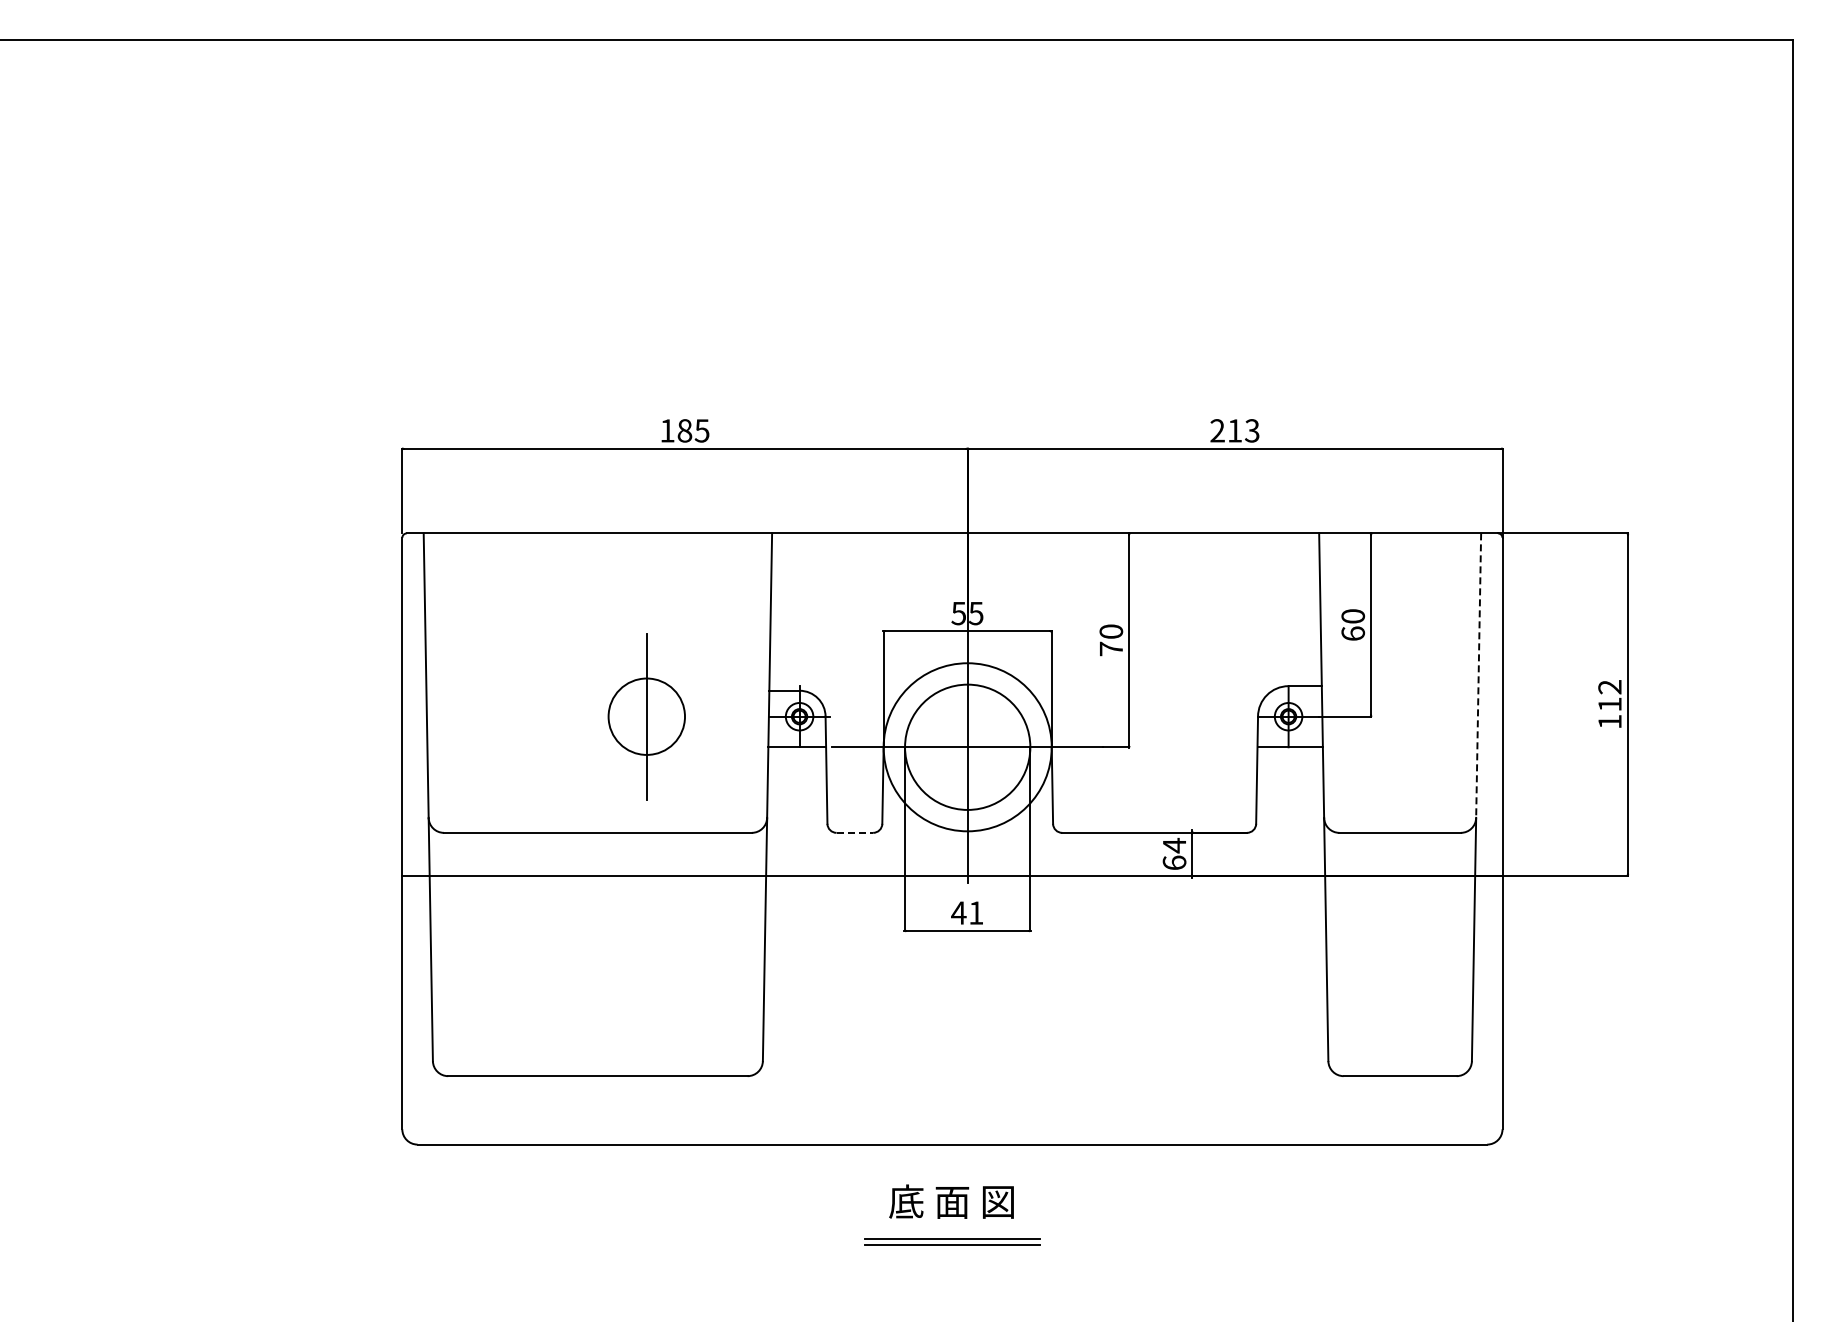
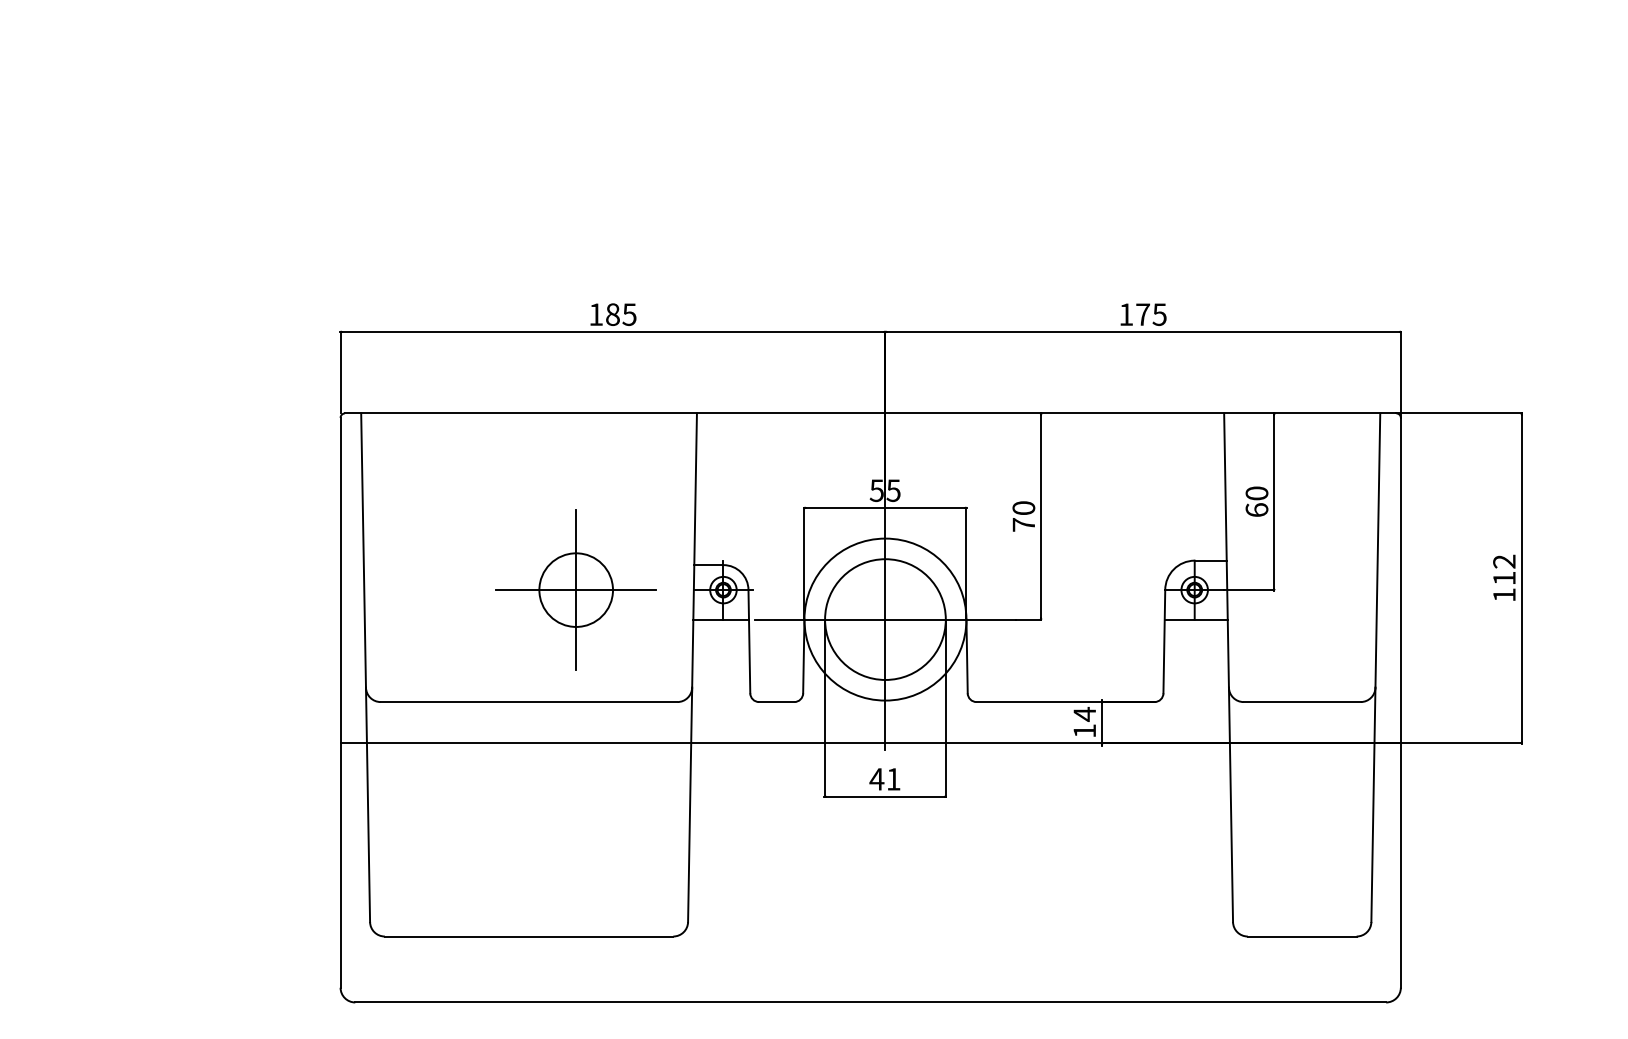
text: (1234, 430) -> (1142, 314), 213 -> 175
line: (1478, 676) -> (1377, 551), dashed -> solid
line: (646, 716) -> (575, 589), added
line: (855, 832) -> (777, 701), dashed -> solid
text: (1174, 862) -> (1084, 730), 64 -> 14

